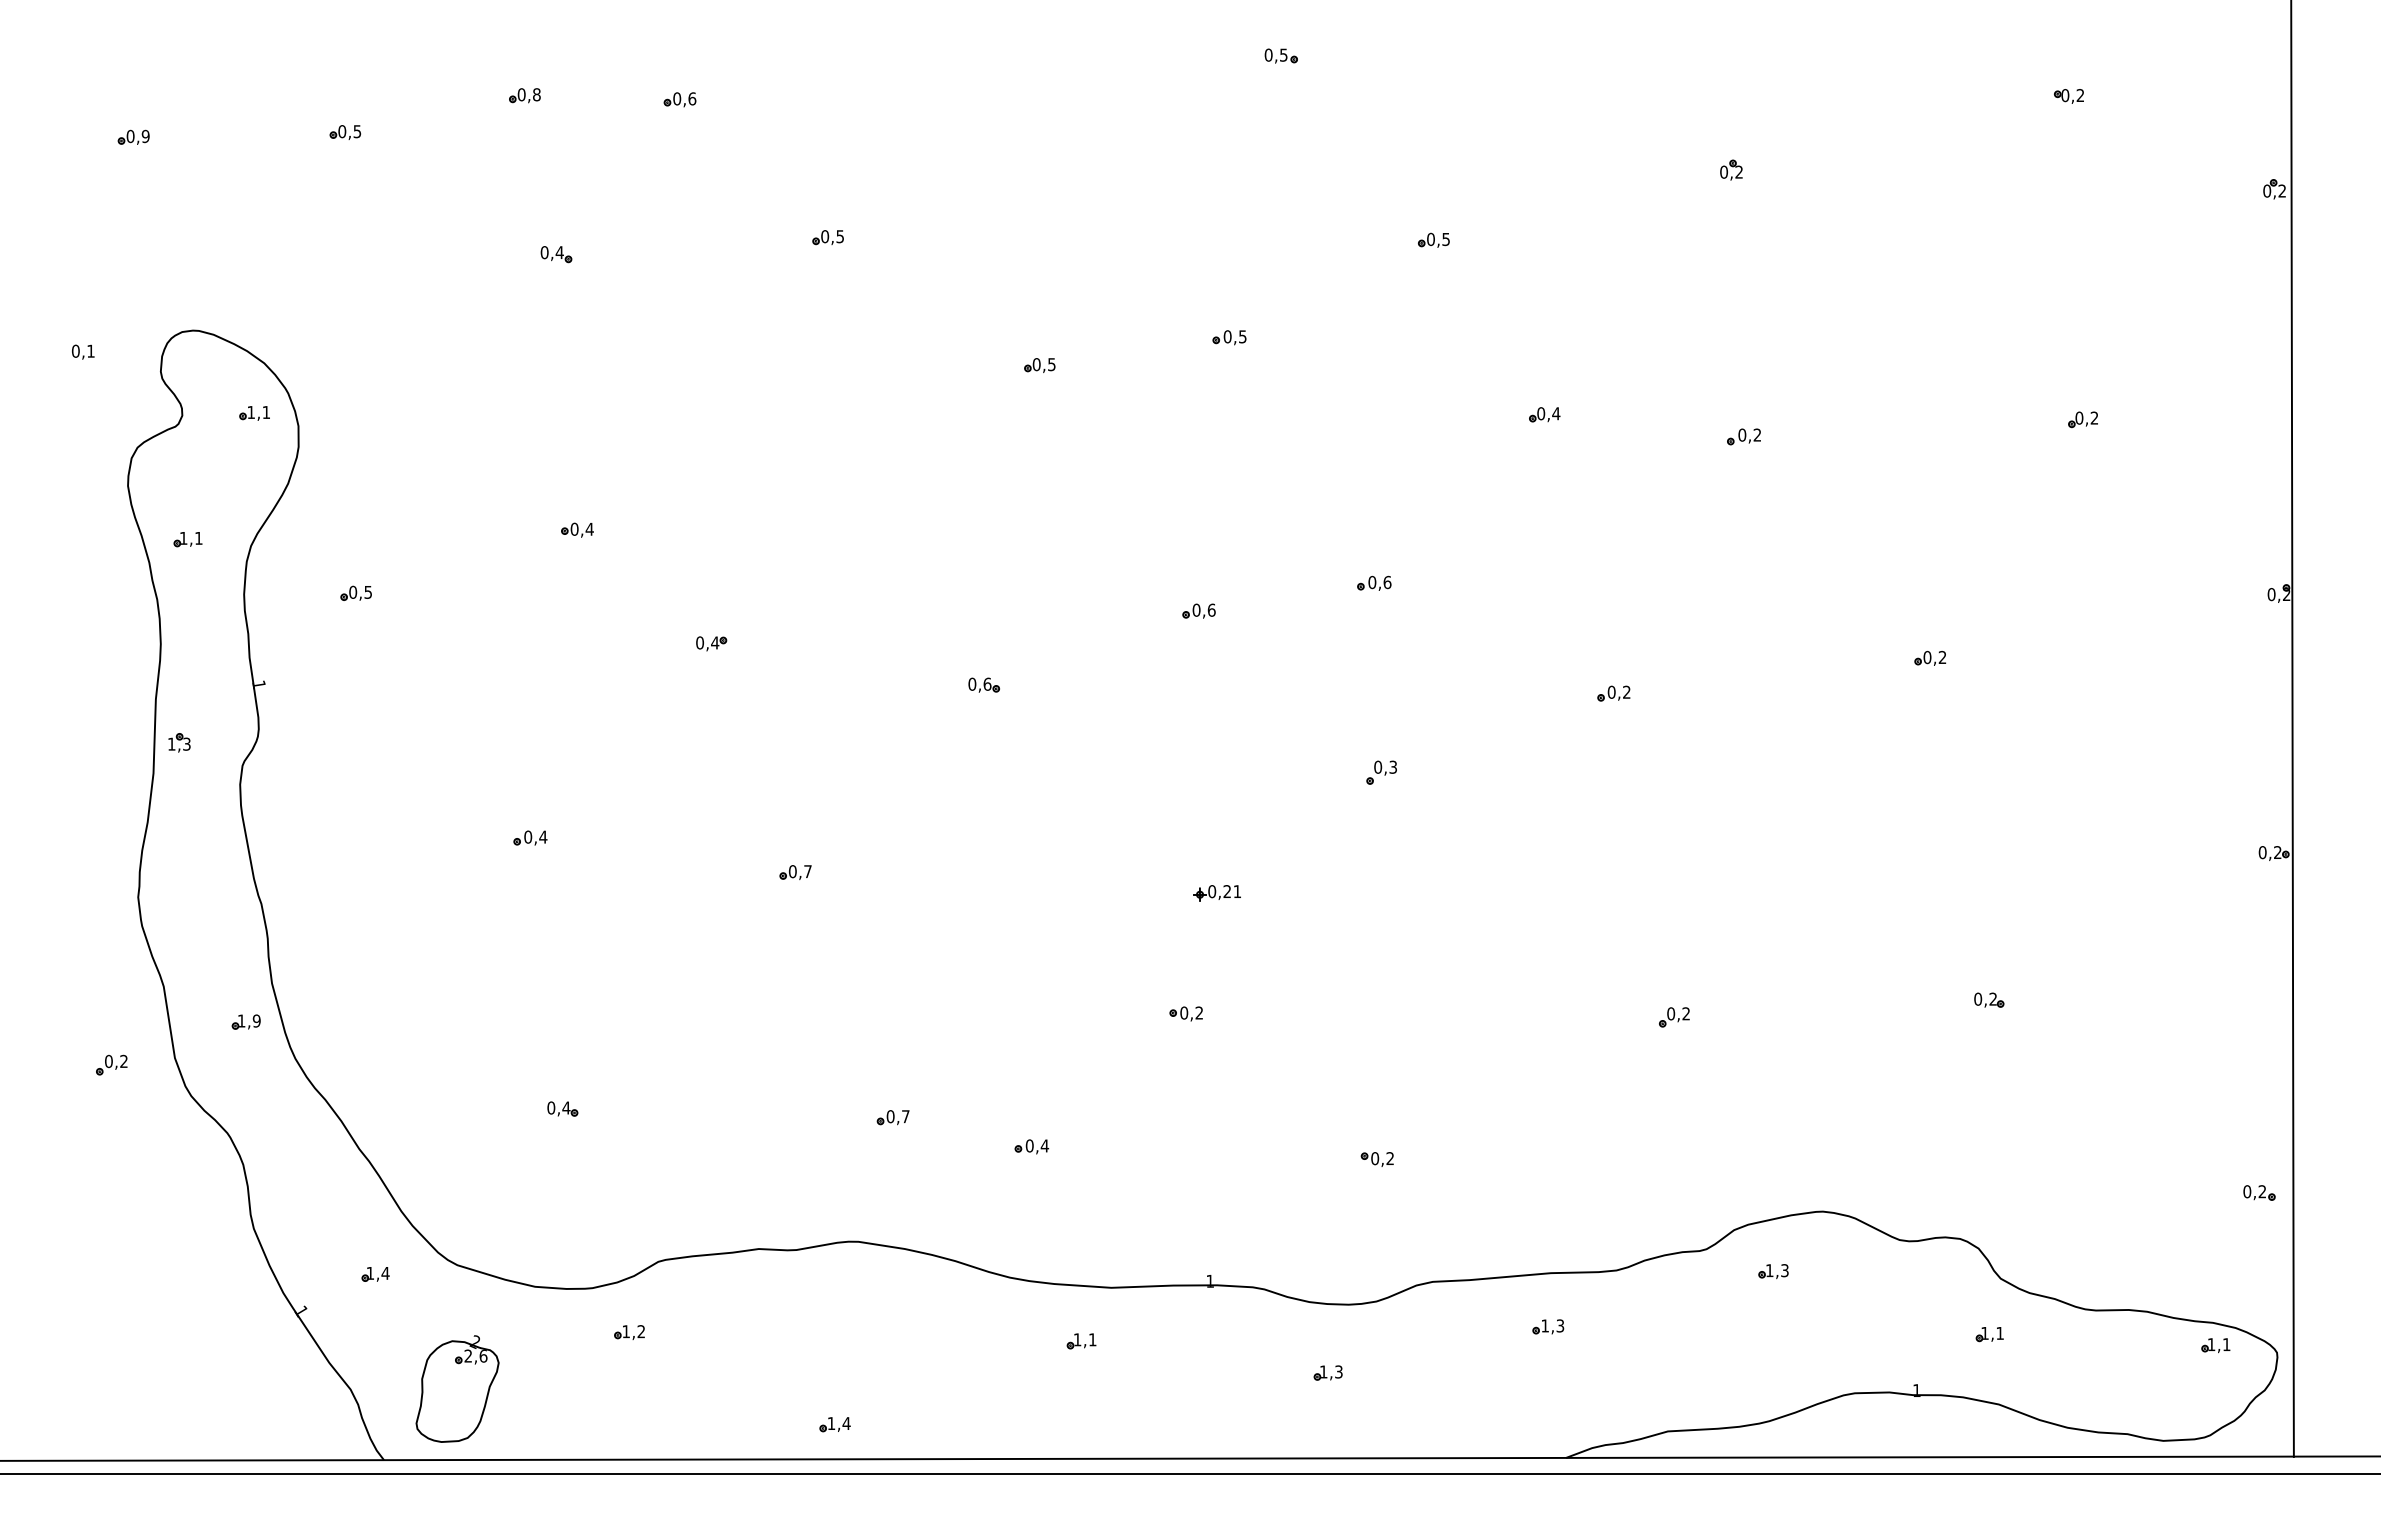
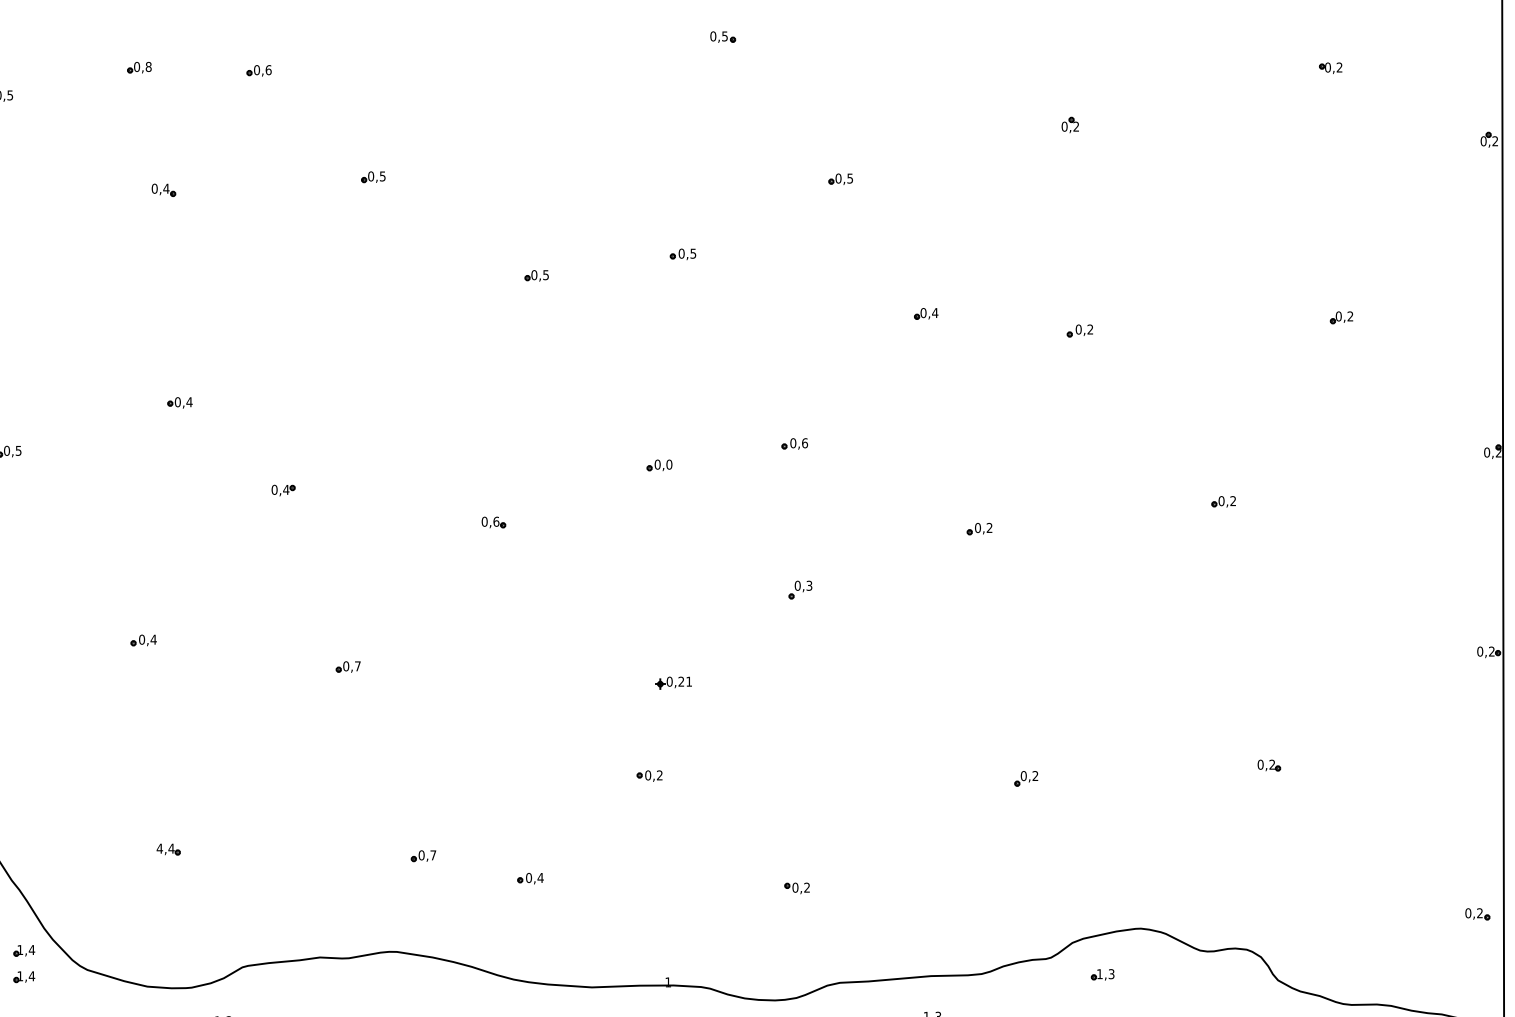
text: (1211, 609) -> (669, 464), 0,6 -> 0,0
text: (551, 1107) -> (160, 848), 0,4 -> 4,4
part: (375, 1240) -> (24, 950), added

